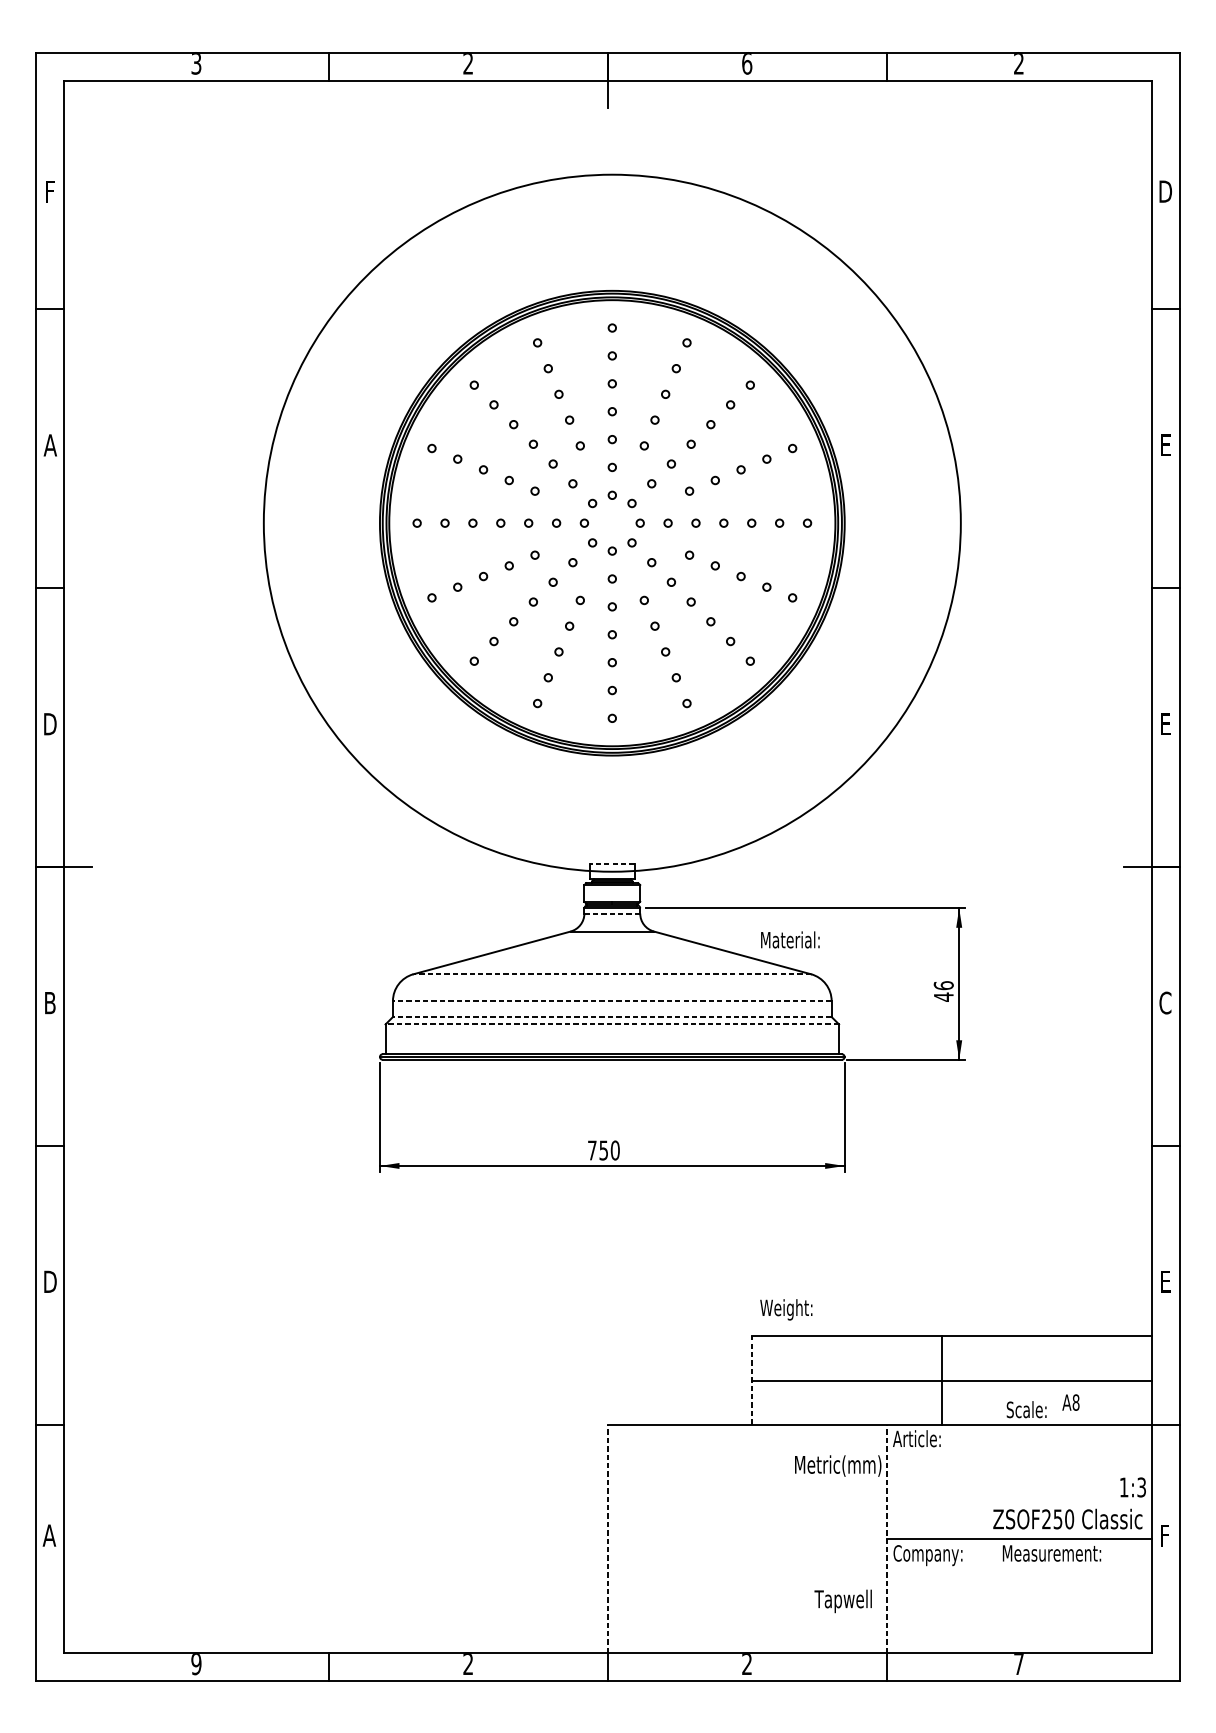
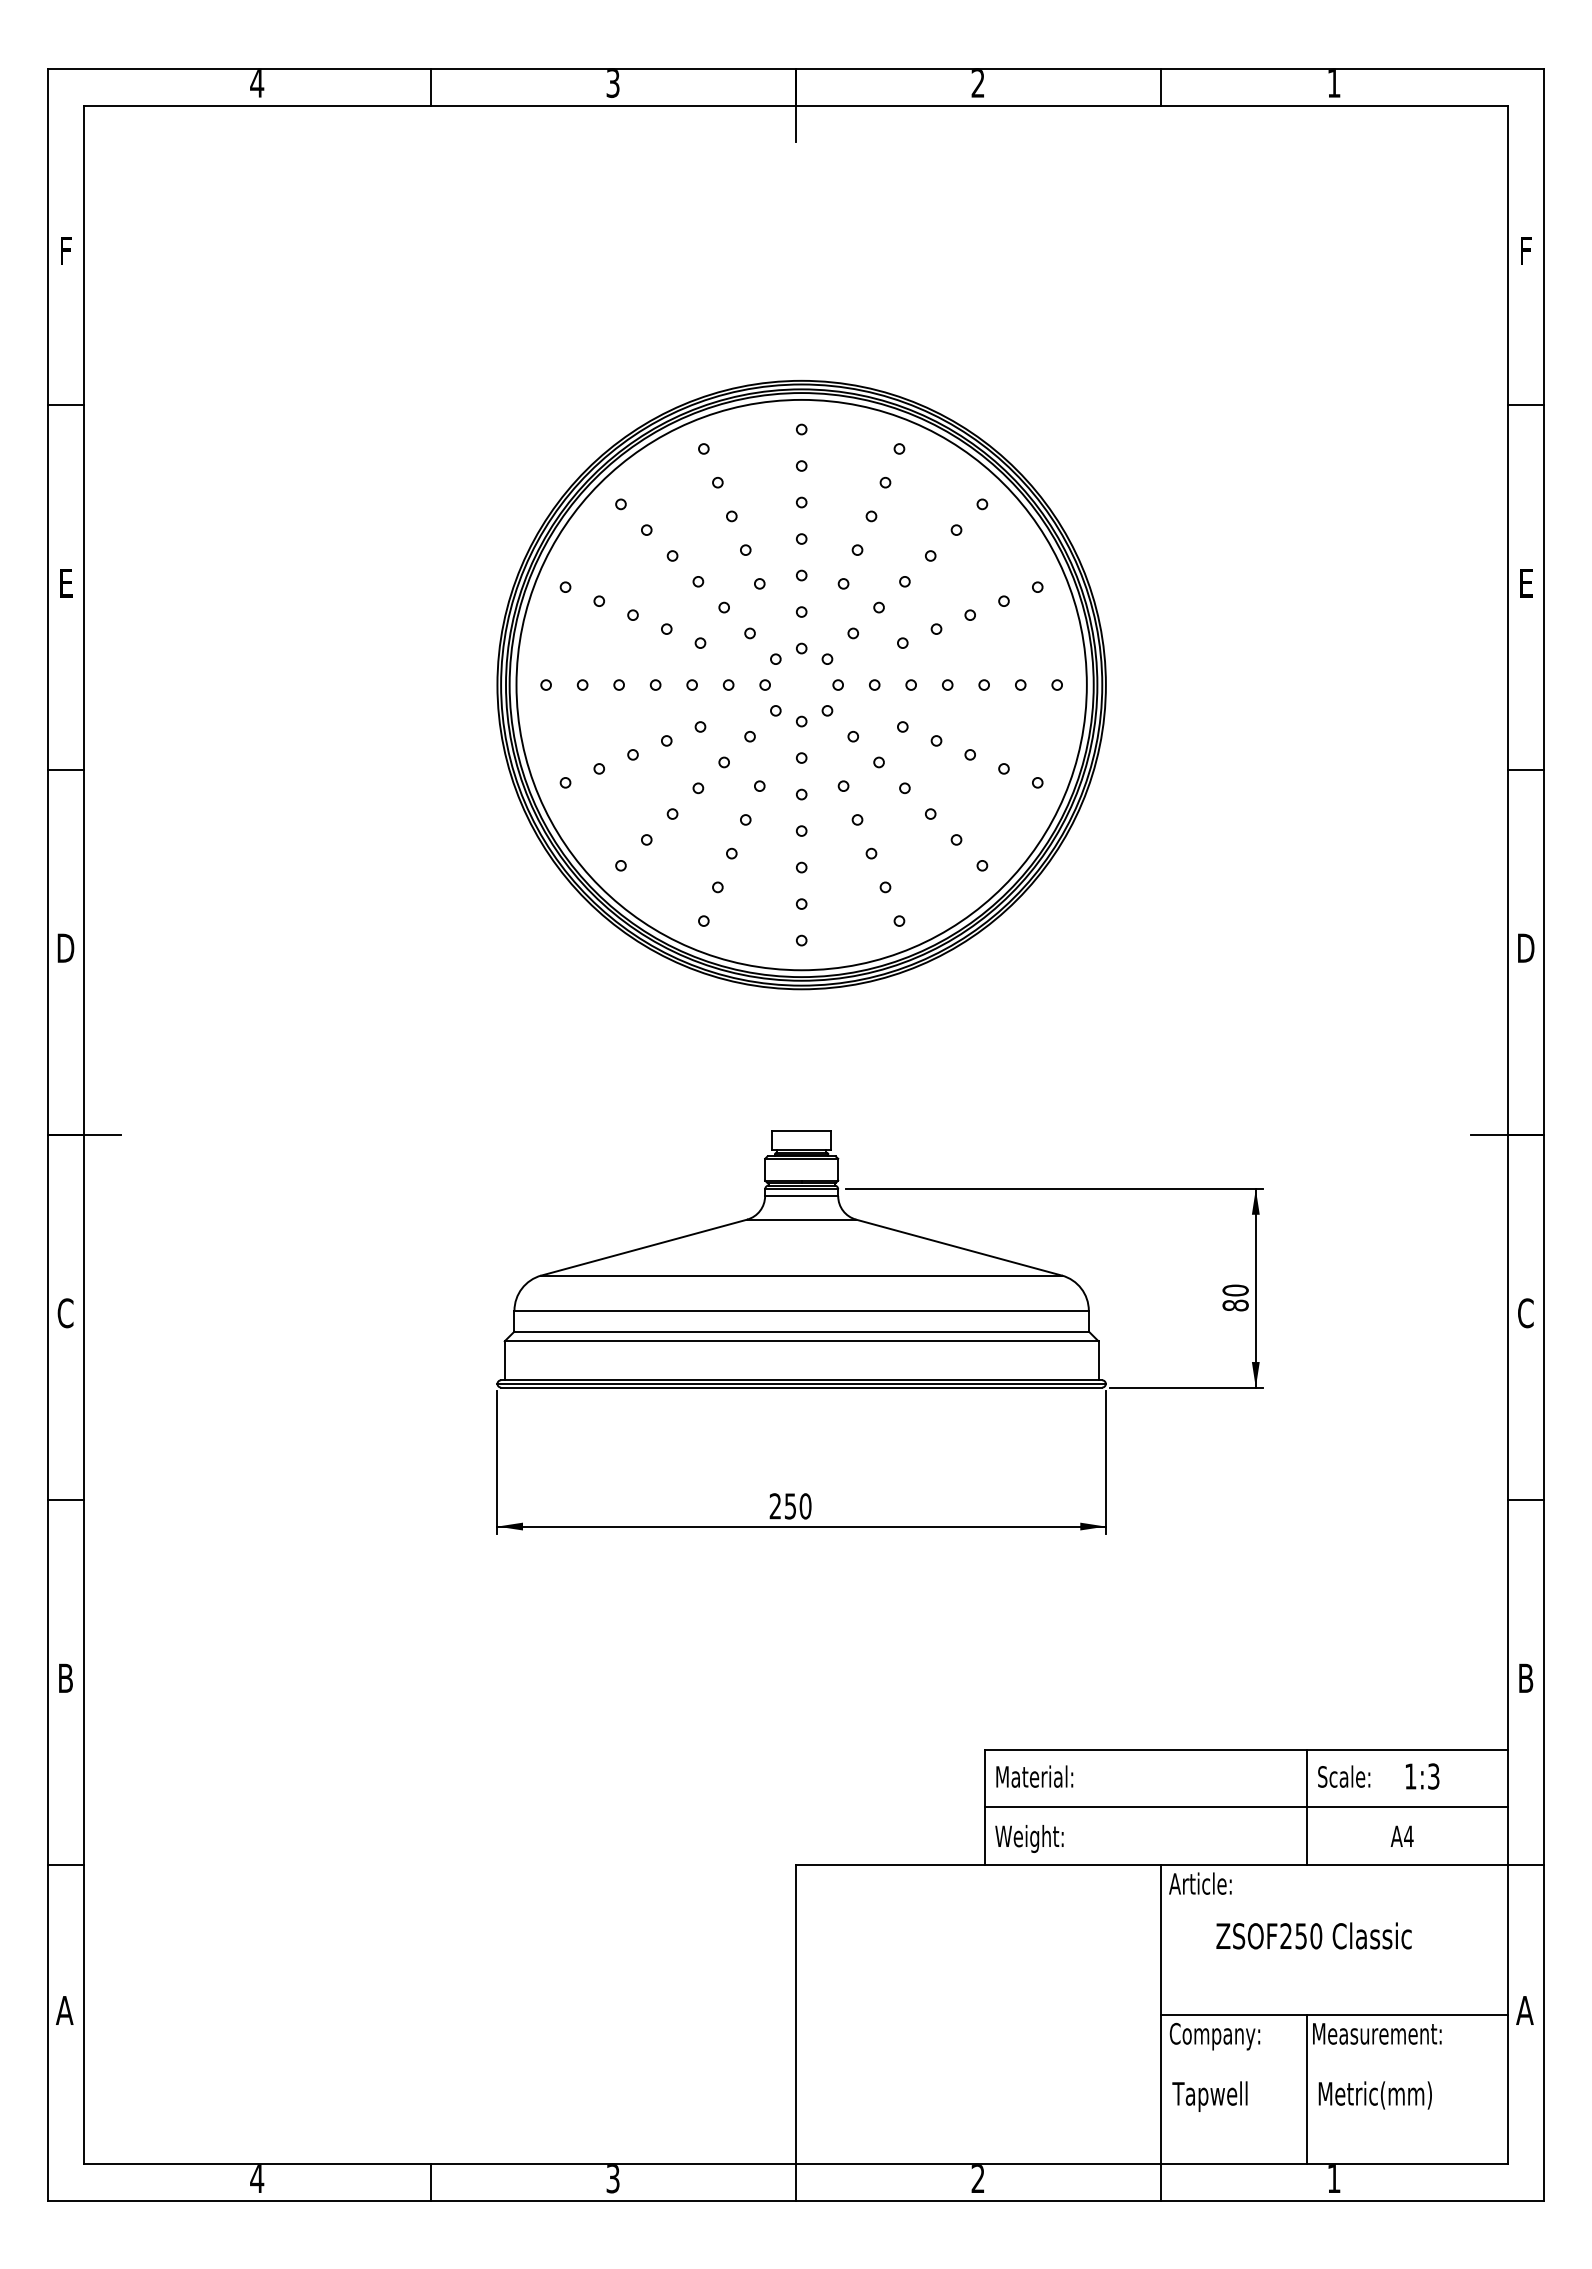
text: (196, 63) -> (257, 83), 3 -> 4
text: (467, 63) -> (612, 83), 2 -> 3
text: (1018, 63) -> (1333, 83), 2 -> 1
text: (746, 64) -> (977, 84), 6 -> 2
text: (1165, 191) -> (1526, 250), D -> F
text: (50, 444) -> (65, 582), A -> E
circle: (612, 522) -> (801, 684), size x0.62
text: (1165, 723) -> (1526, 947), E -> D
line: (612, 863) -> (801, 1130), dashed -> solid
line: (612, 913) -> (801, 1196), dashed -> solid
text: (790, 939) -> (1034, 1776), moved
line: (612, 974) -> (801, 1275), dashed -> solid
text: (943, 990) -> (1235, 1297), 46 -> 80
line: (612, 1000) -> (801, 1310), dashed -> solid
text: (50, 1003) -> (65, 1313), B -> C
line: (612, 1016) -> (801, 1331), dashed -> solid
line: (612, 1024) -> (801, 1341), dashed -> solid
text: (591, 1150) -> (774, 1506), 750 -> 250
text: (50, 1281) -> (66, 1677), D -> B
text: (1165, 1281) -> (1526, 1677), E -> B
text: (786, 1309) -> (1029, 1838), moved
line: (751, 1380) -> (984, 1807), dashed -> solid
line: (941, 1380) -> (1306, 1807), moved
text: (1075, 1402) -> (1408, 1836), A8 -> A4
text: (1026, 1409) -> (1344, 1776), moved
text: (837, 1466) -> (1374, 2095), moved
text: (1133, 1487) -> (1422, 1776), moved
text: (1067, 1518) -> (1313, 1935), moved
text: (1164, 1535) -> (1524, 2010), F -> A
line: (608, 1538) -> (796, 2014), dashed -> solid
line: (887, 1538) -> (1161, 2014), dashed -> solid
line: (997, 1595) -> (1306, 2089), added
text: (842, 1601) -> (1209, 2096), moved
text: (1018, 1663) -> (1333, 2178), 7 -> 1
text: (196, 1664) -> (257, 2179), 9 -> 4
text: (467, 1664) -> (612, 2179), 2 -> 3

